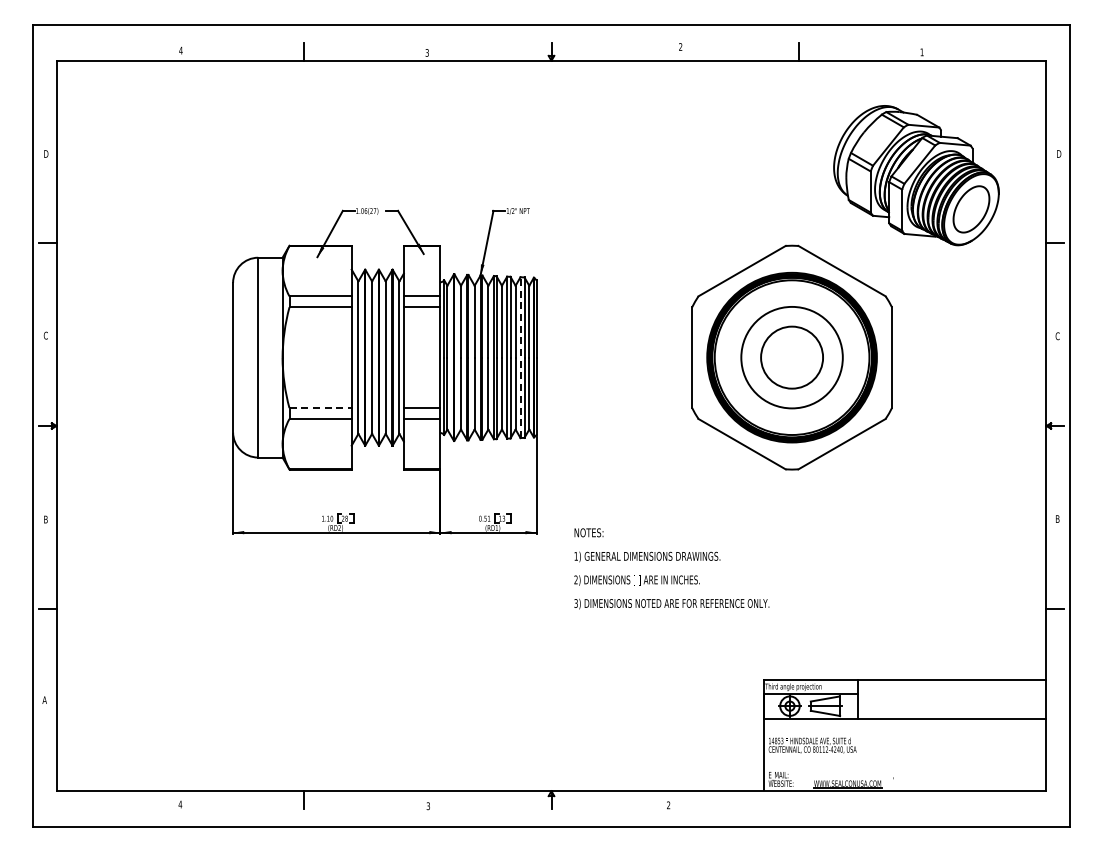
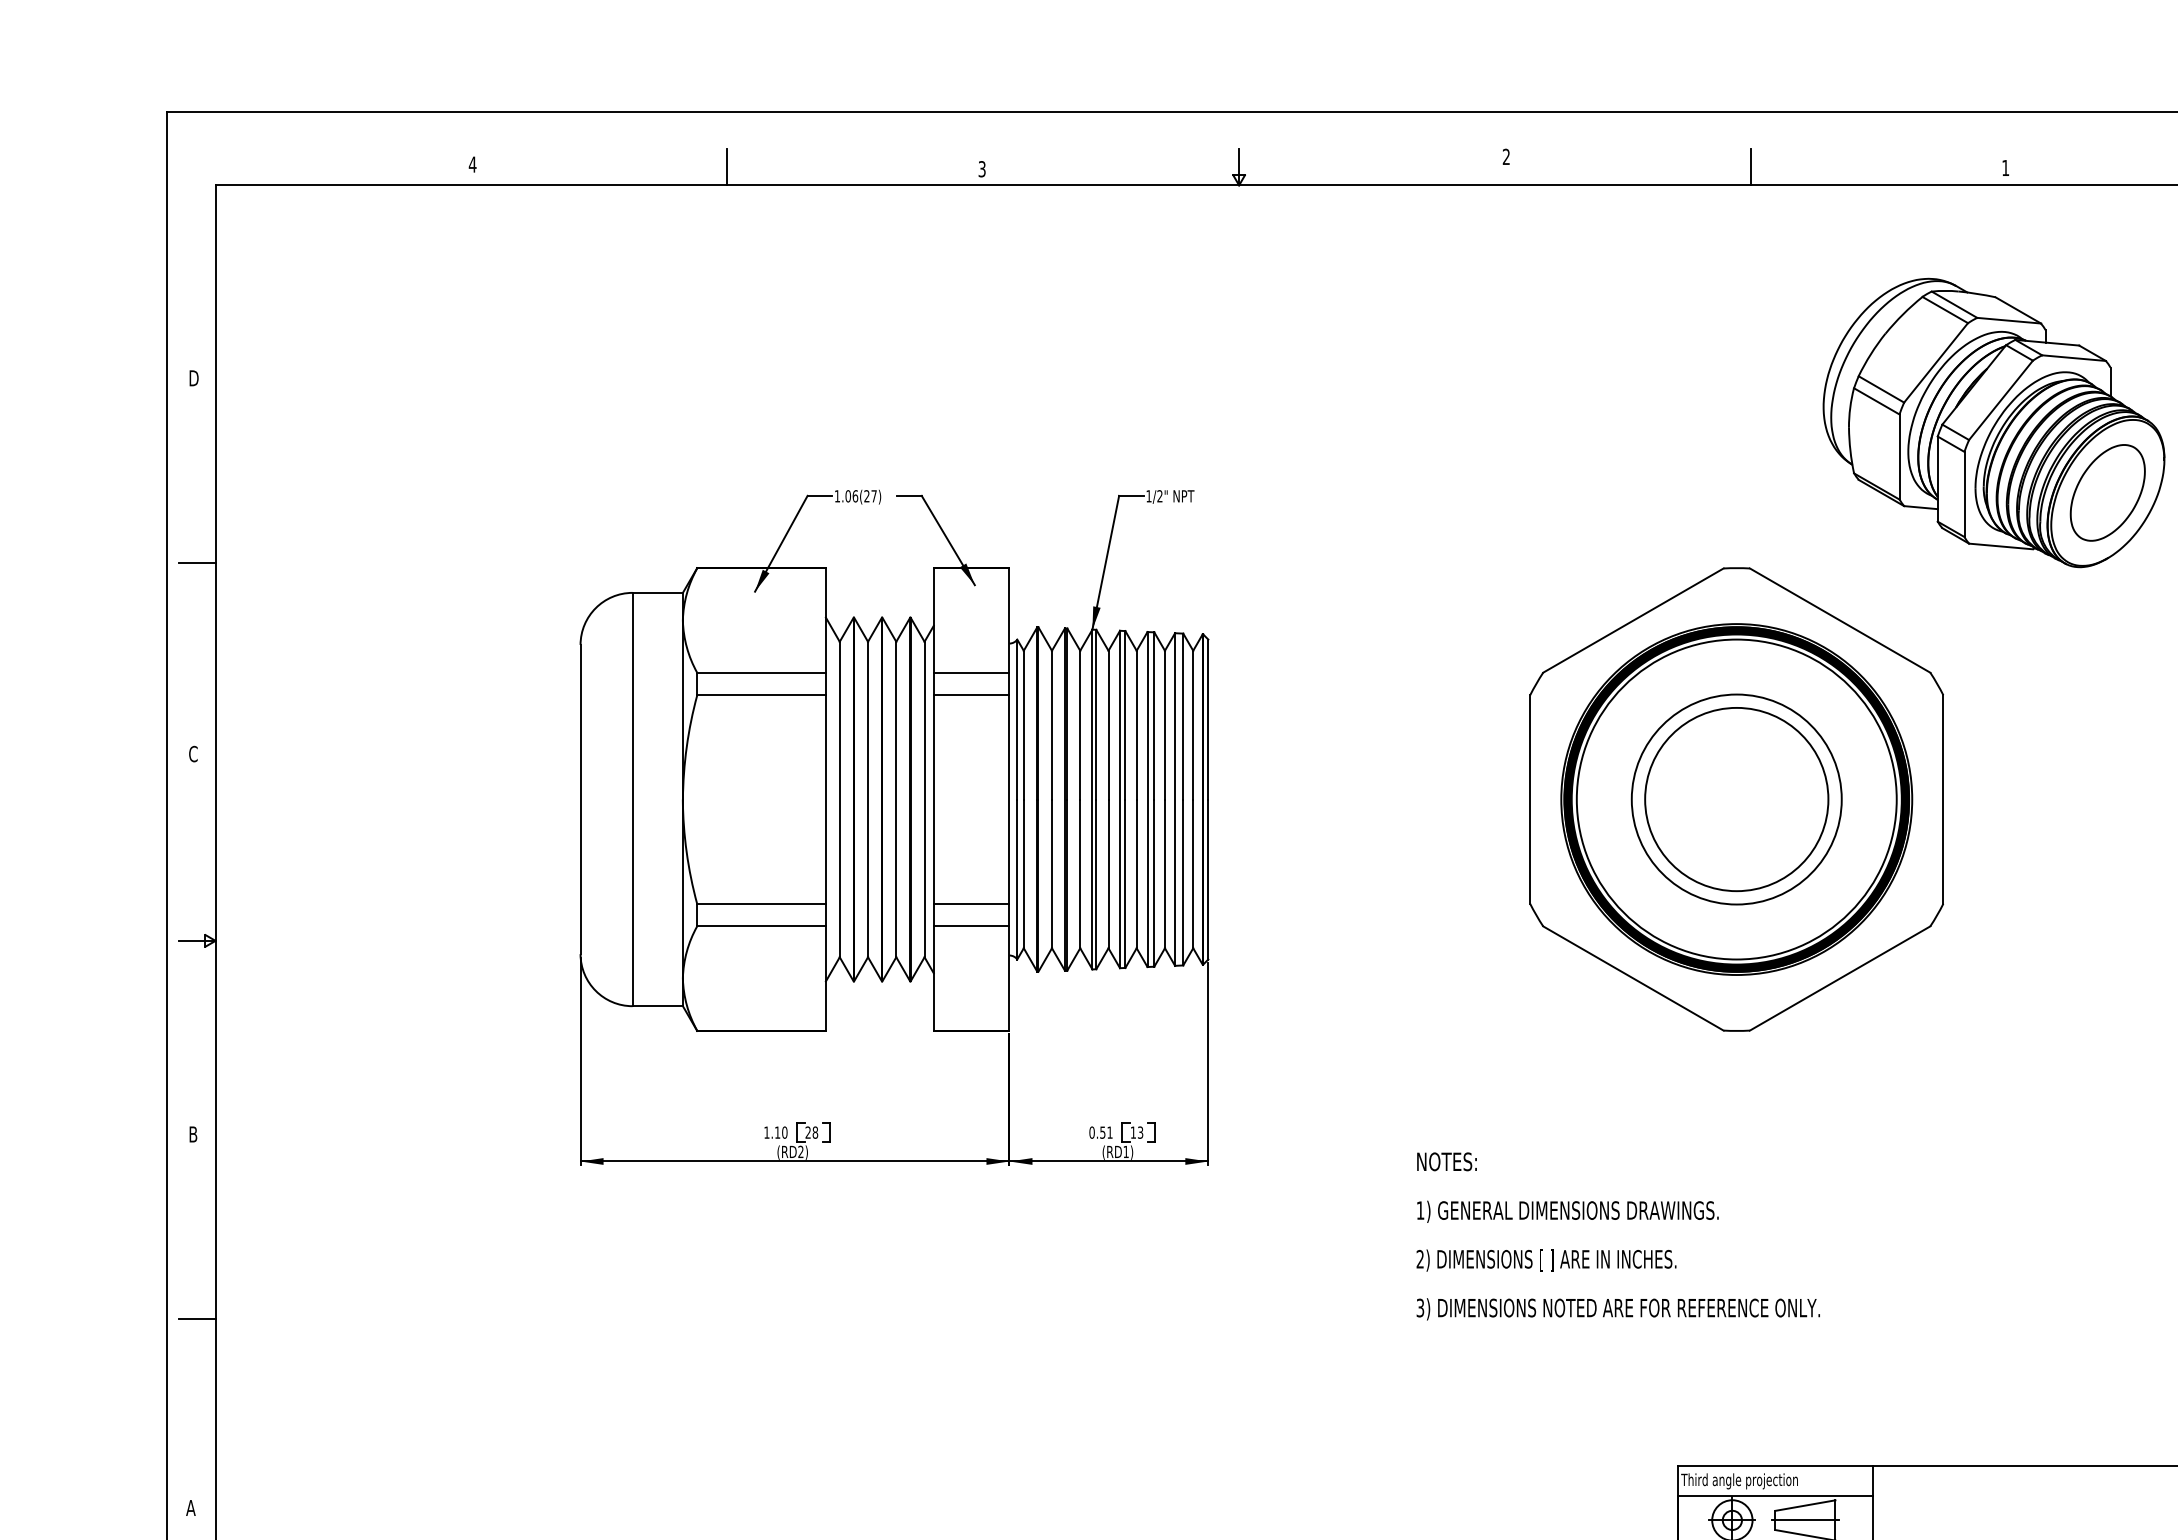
line: (520, 357) -> (1175, 799), dashed -> solid
circle: (791, 357) -> (1735, 799), size x1.43
line: (321, 408) -> (763, 904), dashed -> solid
text: (671, 568) -> (1617, 1235), moved

